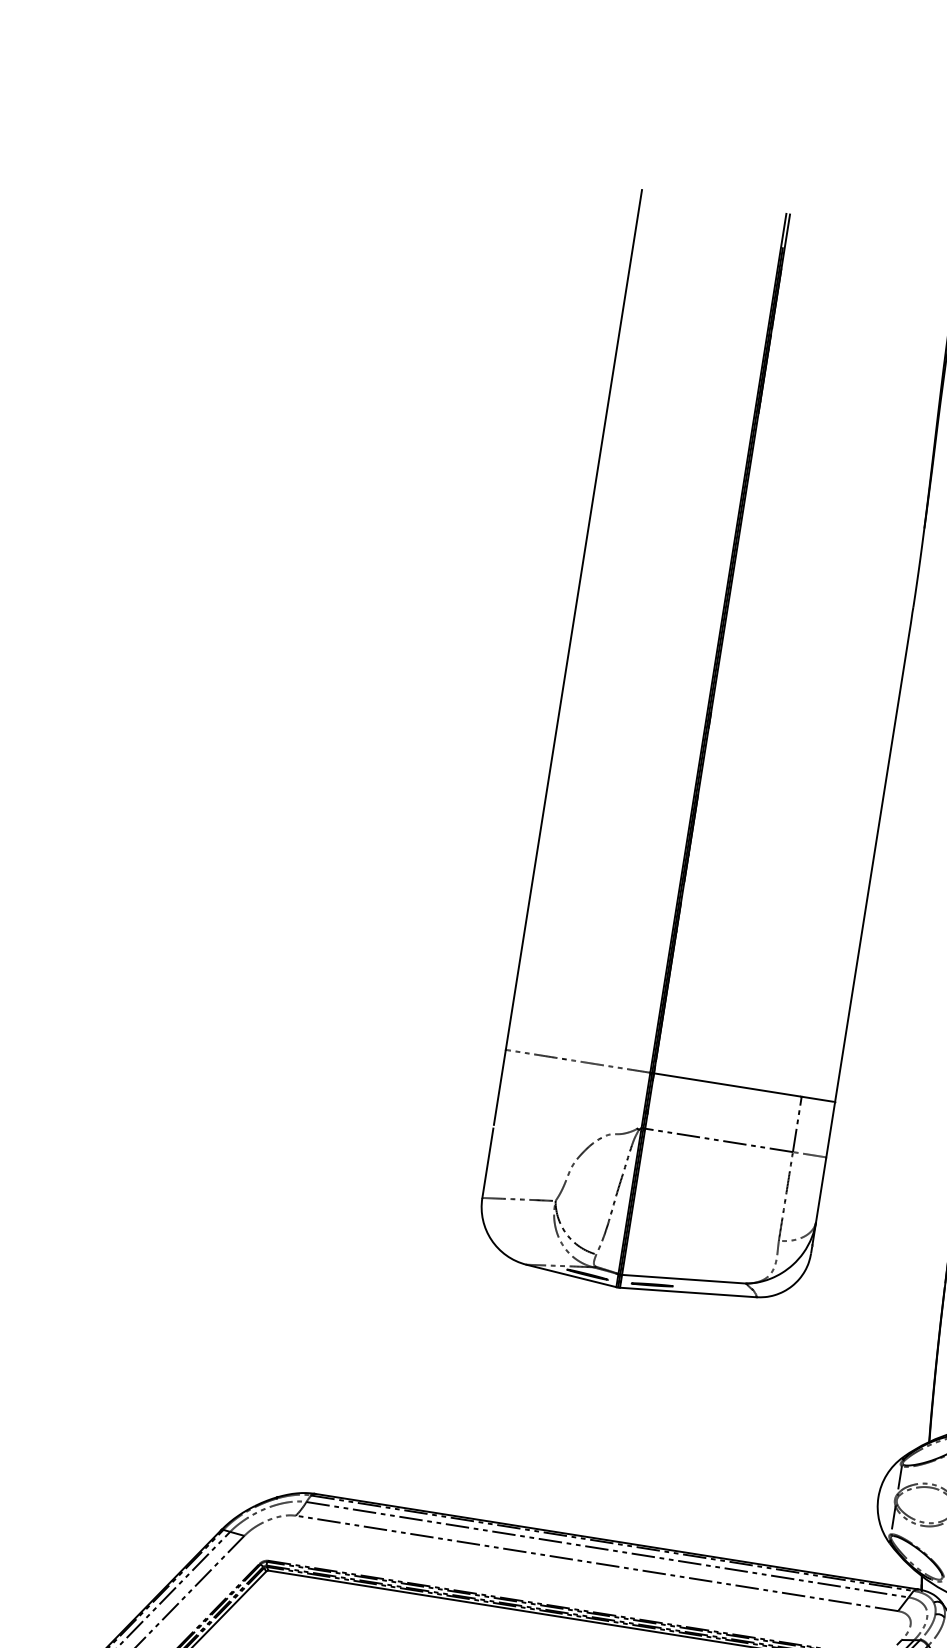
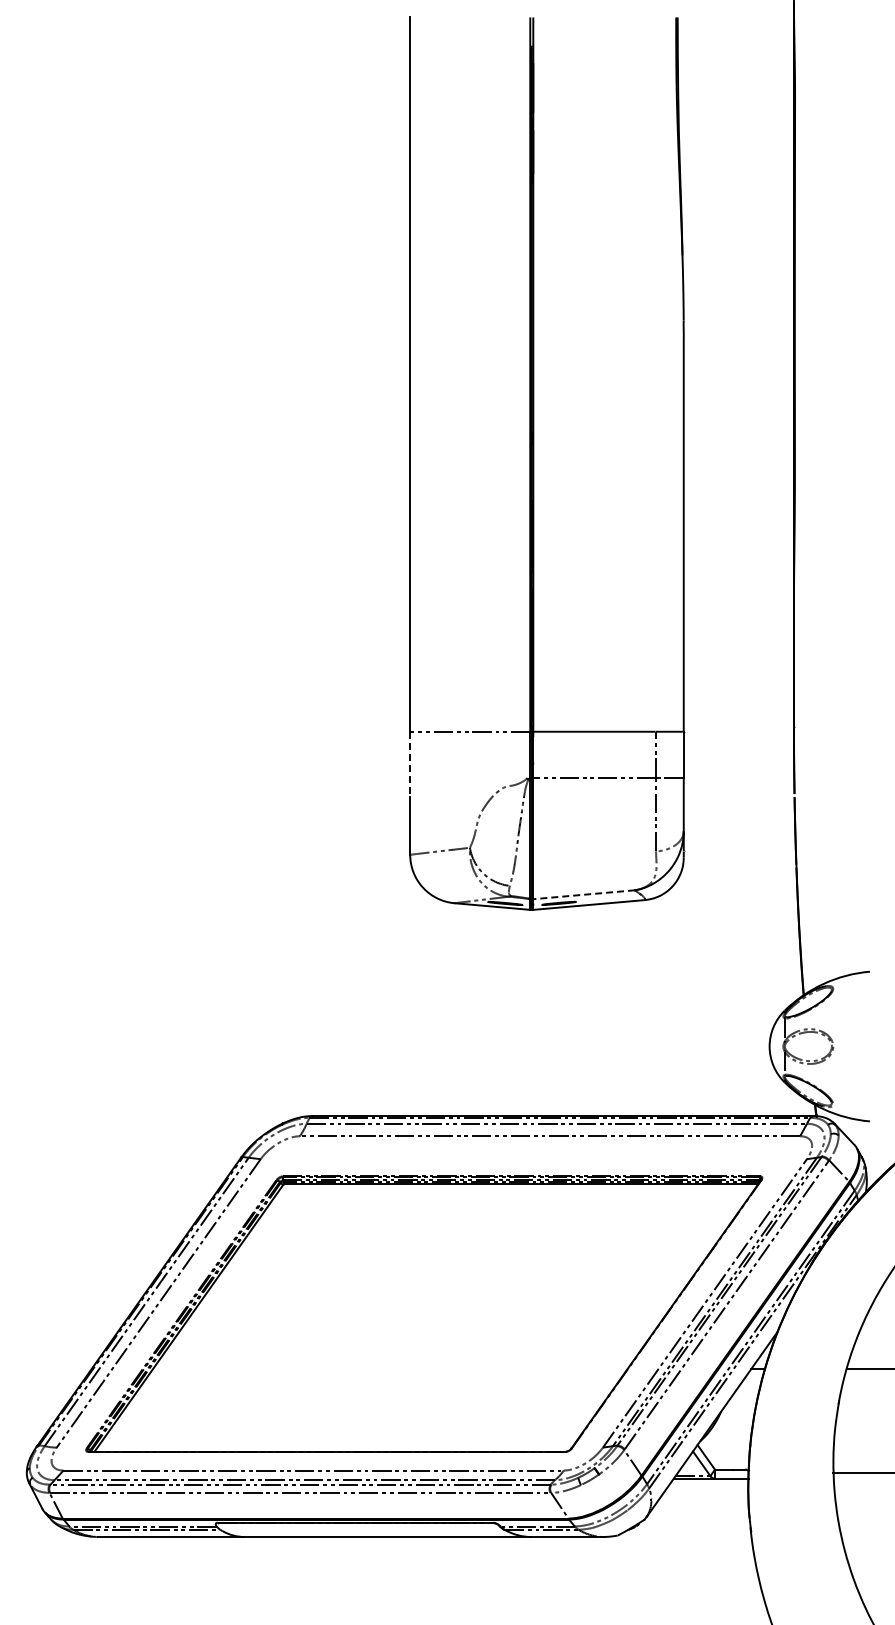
line: (500, 1086) -> (410, 762), solid -> dashed
line: (683, 1278) -> (583, 894), solid -> dashed

